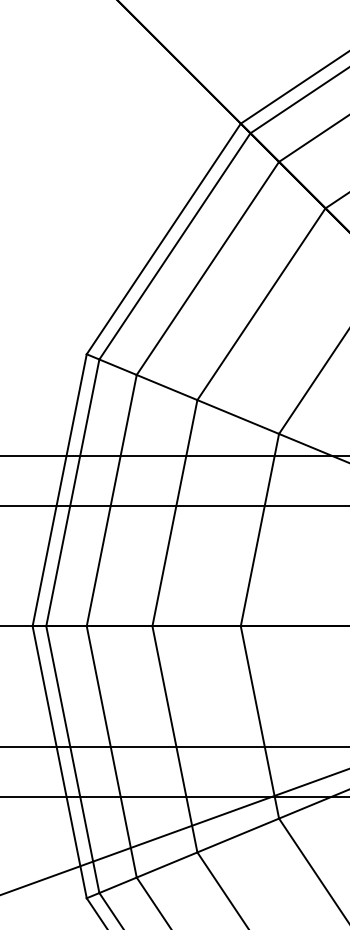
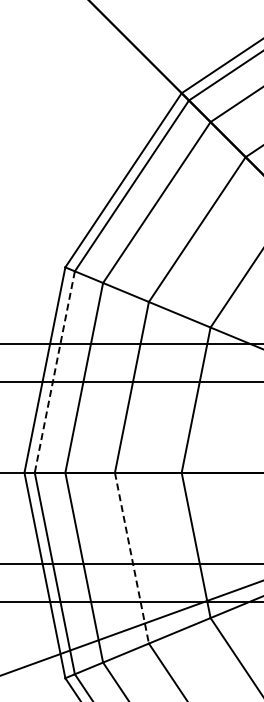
line: (72, 493) -> (54, 372), solid -> dashed
line: (175, 739) -> (132, 558), solid -> dashed

